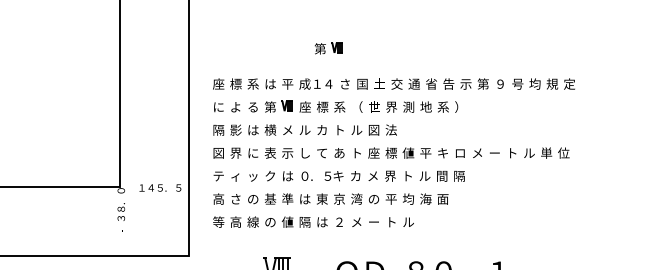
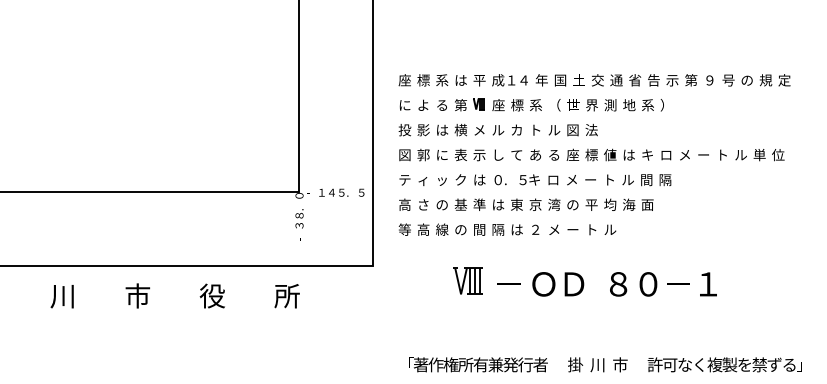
part: (328, 48) -> (523, 41), removed
text: (344, 84) -> (541, 80), さ -> 年
text: (535, 84) -> (747, 80), 均 -> の
text: (218, 130) -> (404, 130), 隔 -> 投
text: (235, 152) -> (423, 154), 界 -> 郭
text: (356, 152) -> (554, 154), ト -> る
text: (425, 153) -> (628, 155), 平 -> は
text: (356, 175) -> (553, 179), カ -> ロ
text: (390, 175) -> (590, 179), 界 -> ー
text: (287, 221) -> (479, 229), 値 -> 間

